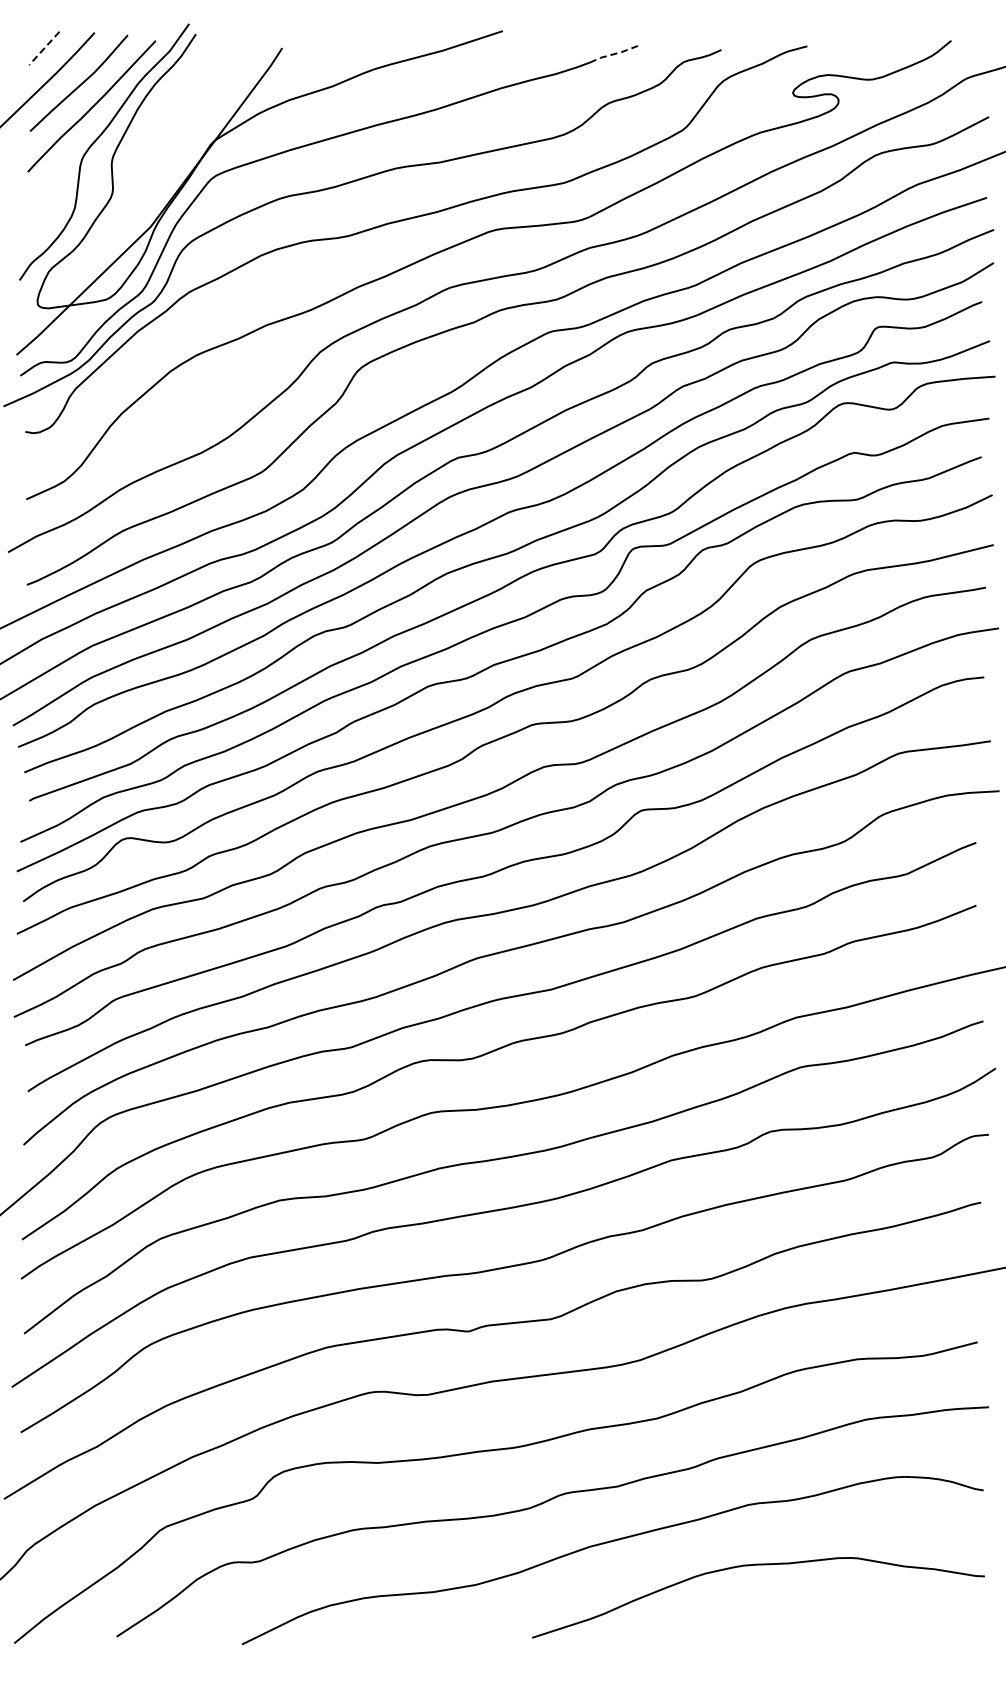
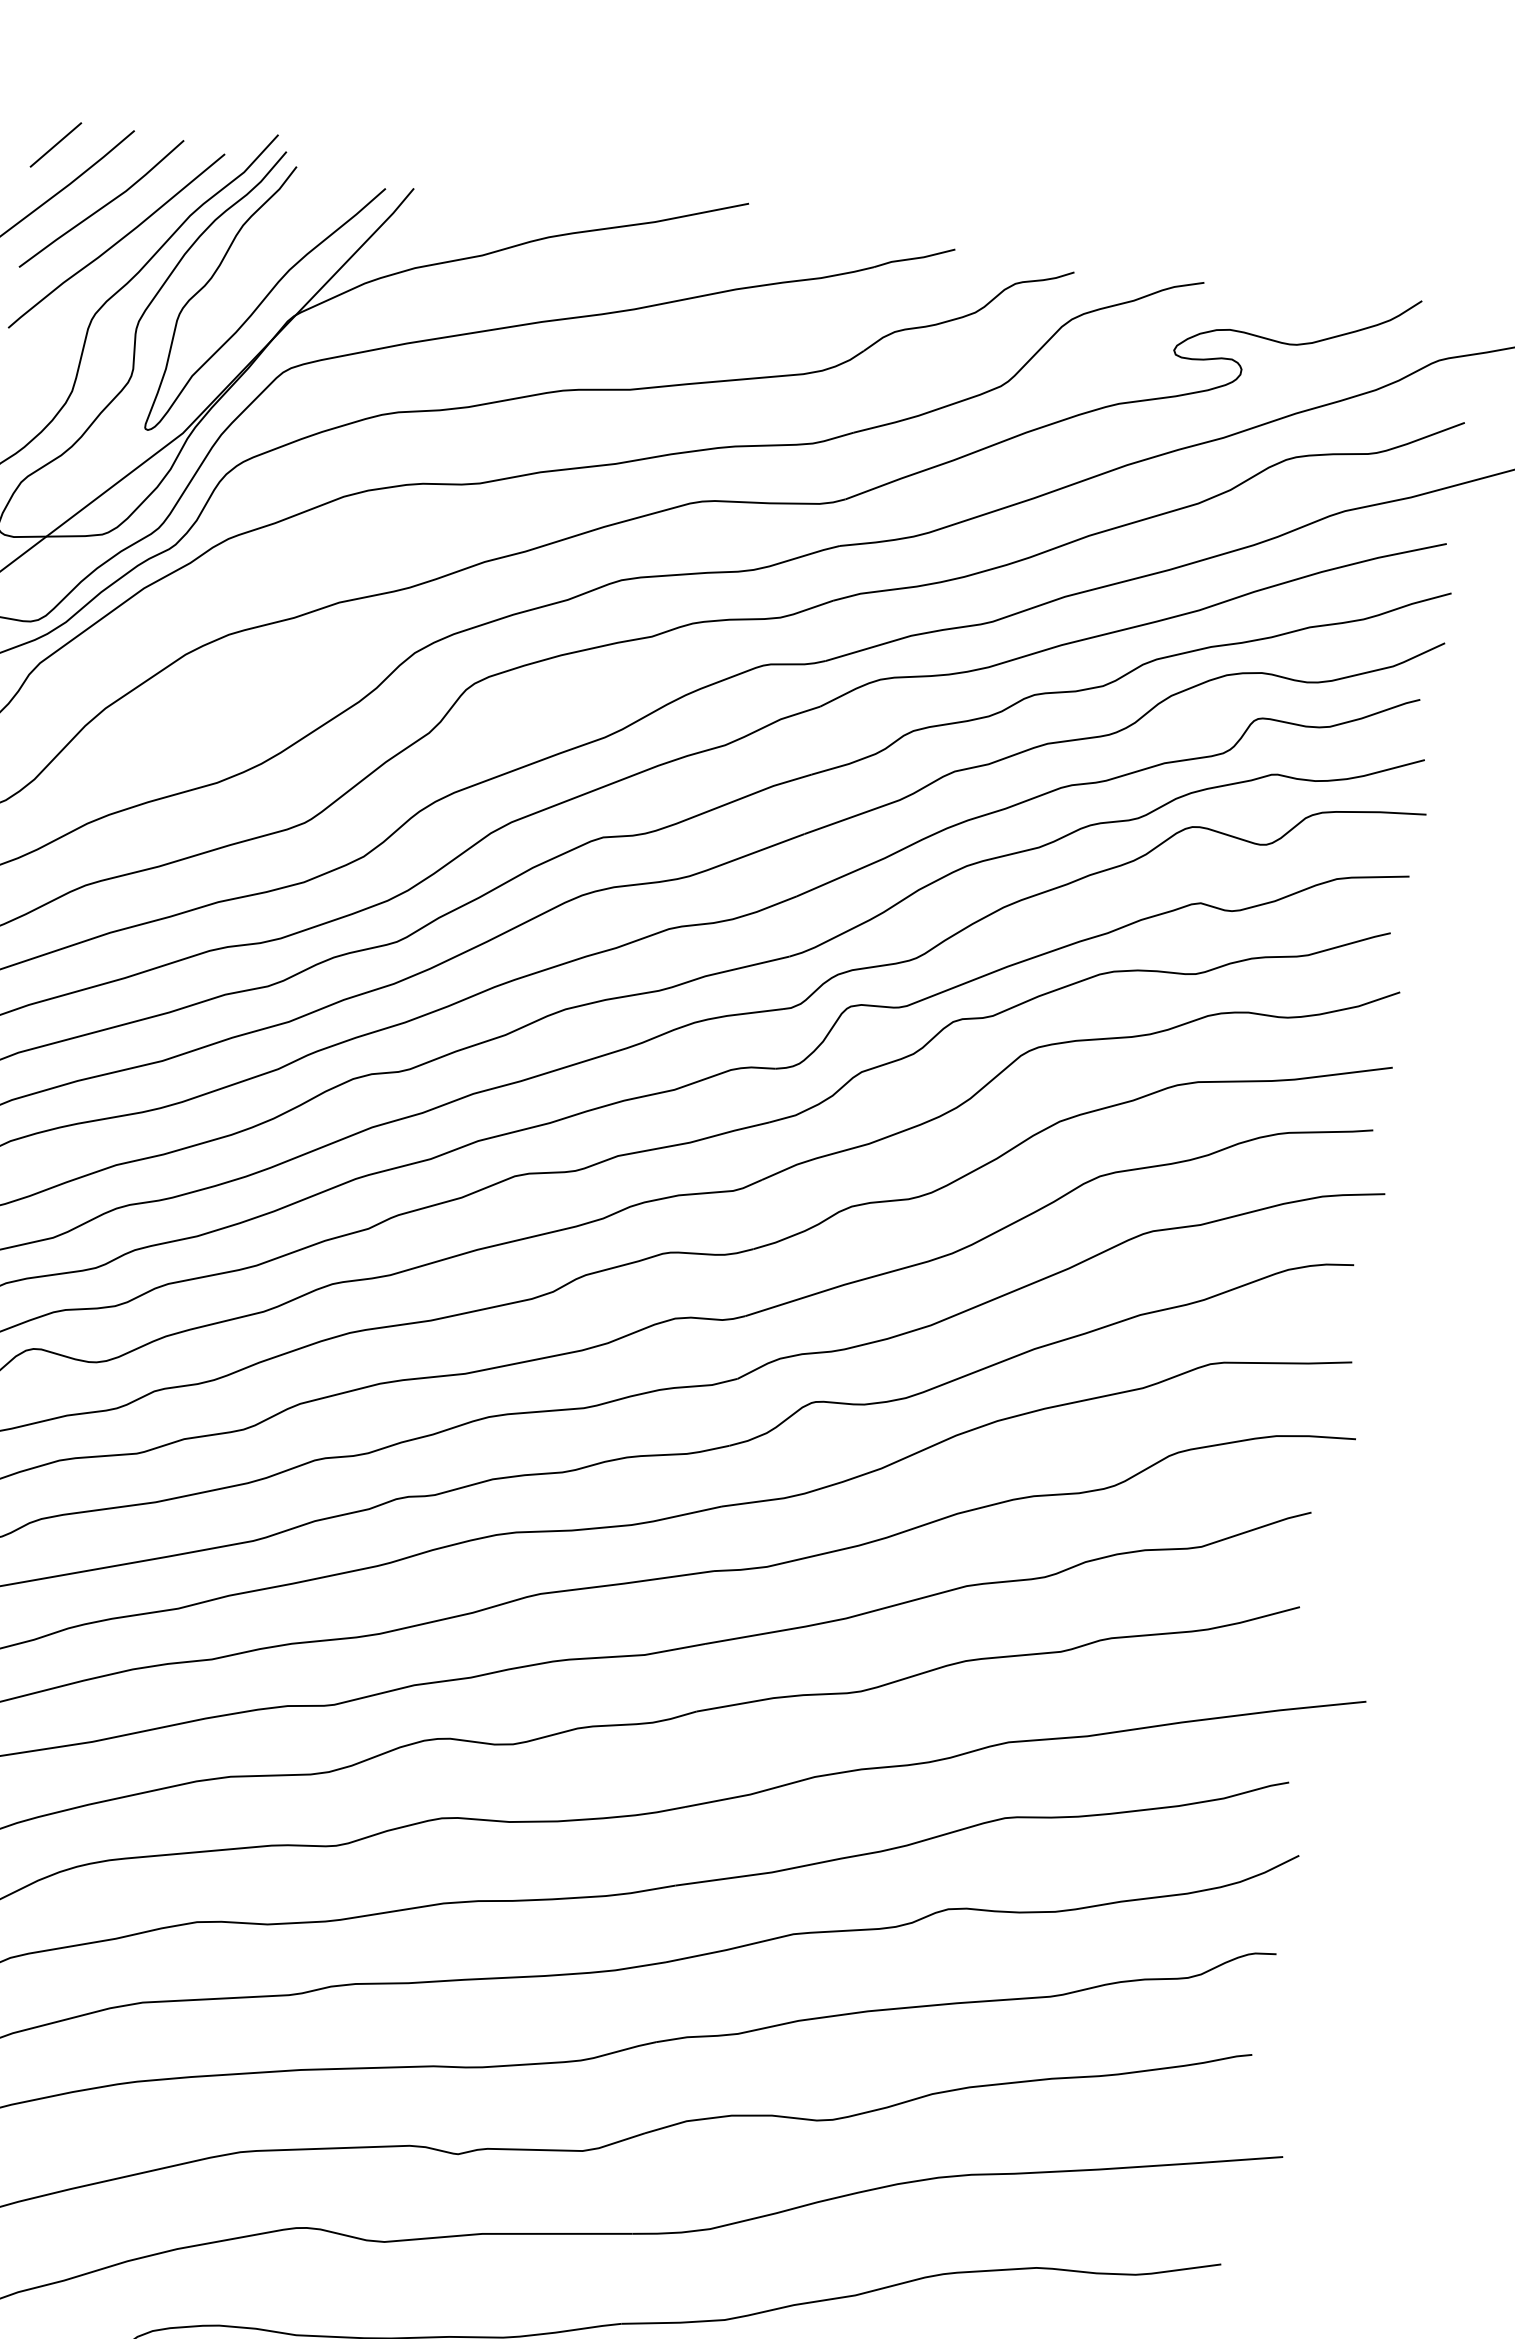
line: (44, 48) -> (56, 145), dashed -> solid
line: (616, 53) -> (915, 258), dashed -> solid
curve: (193, 134) -> (264, 302), added

